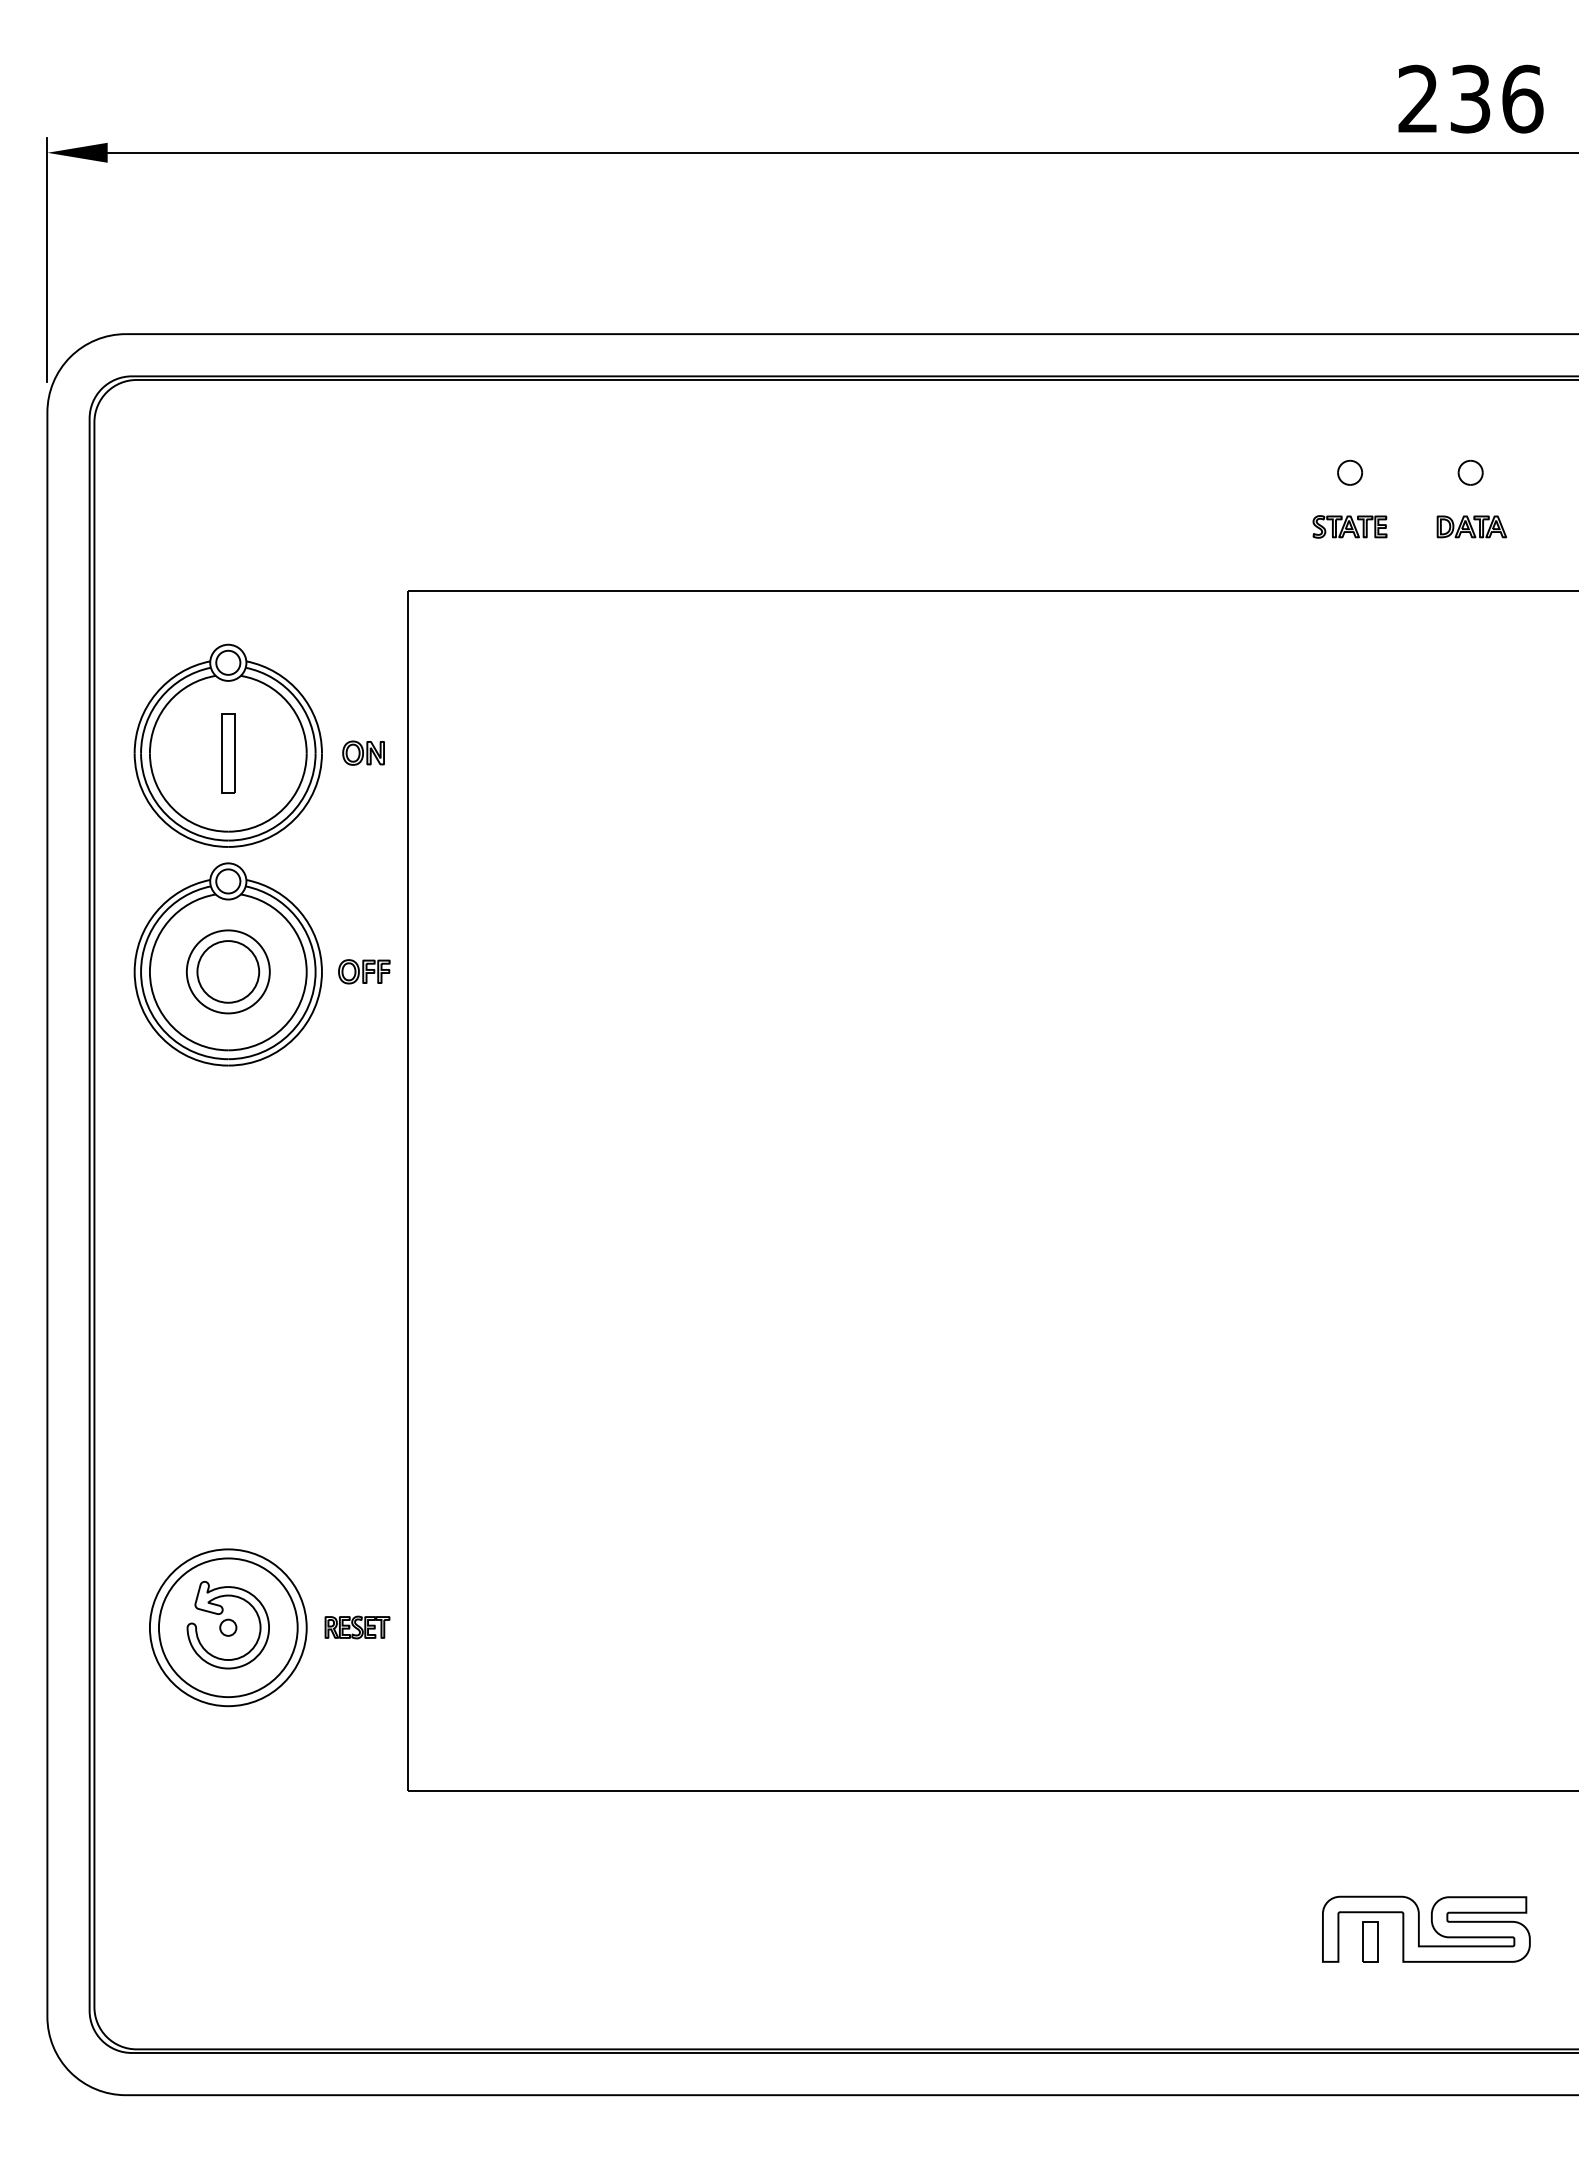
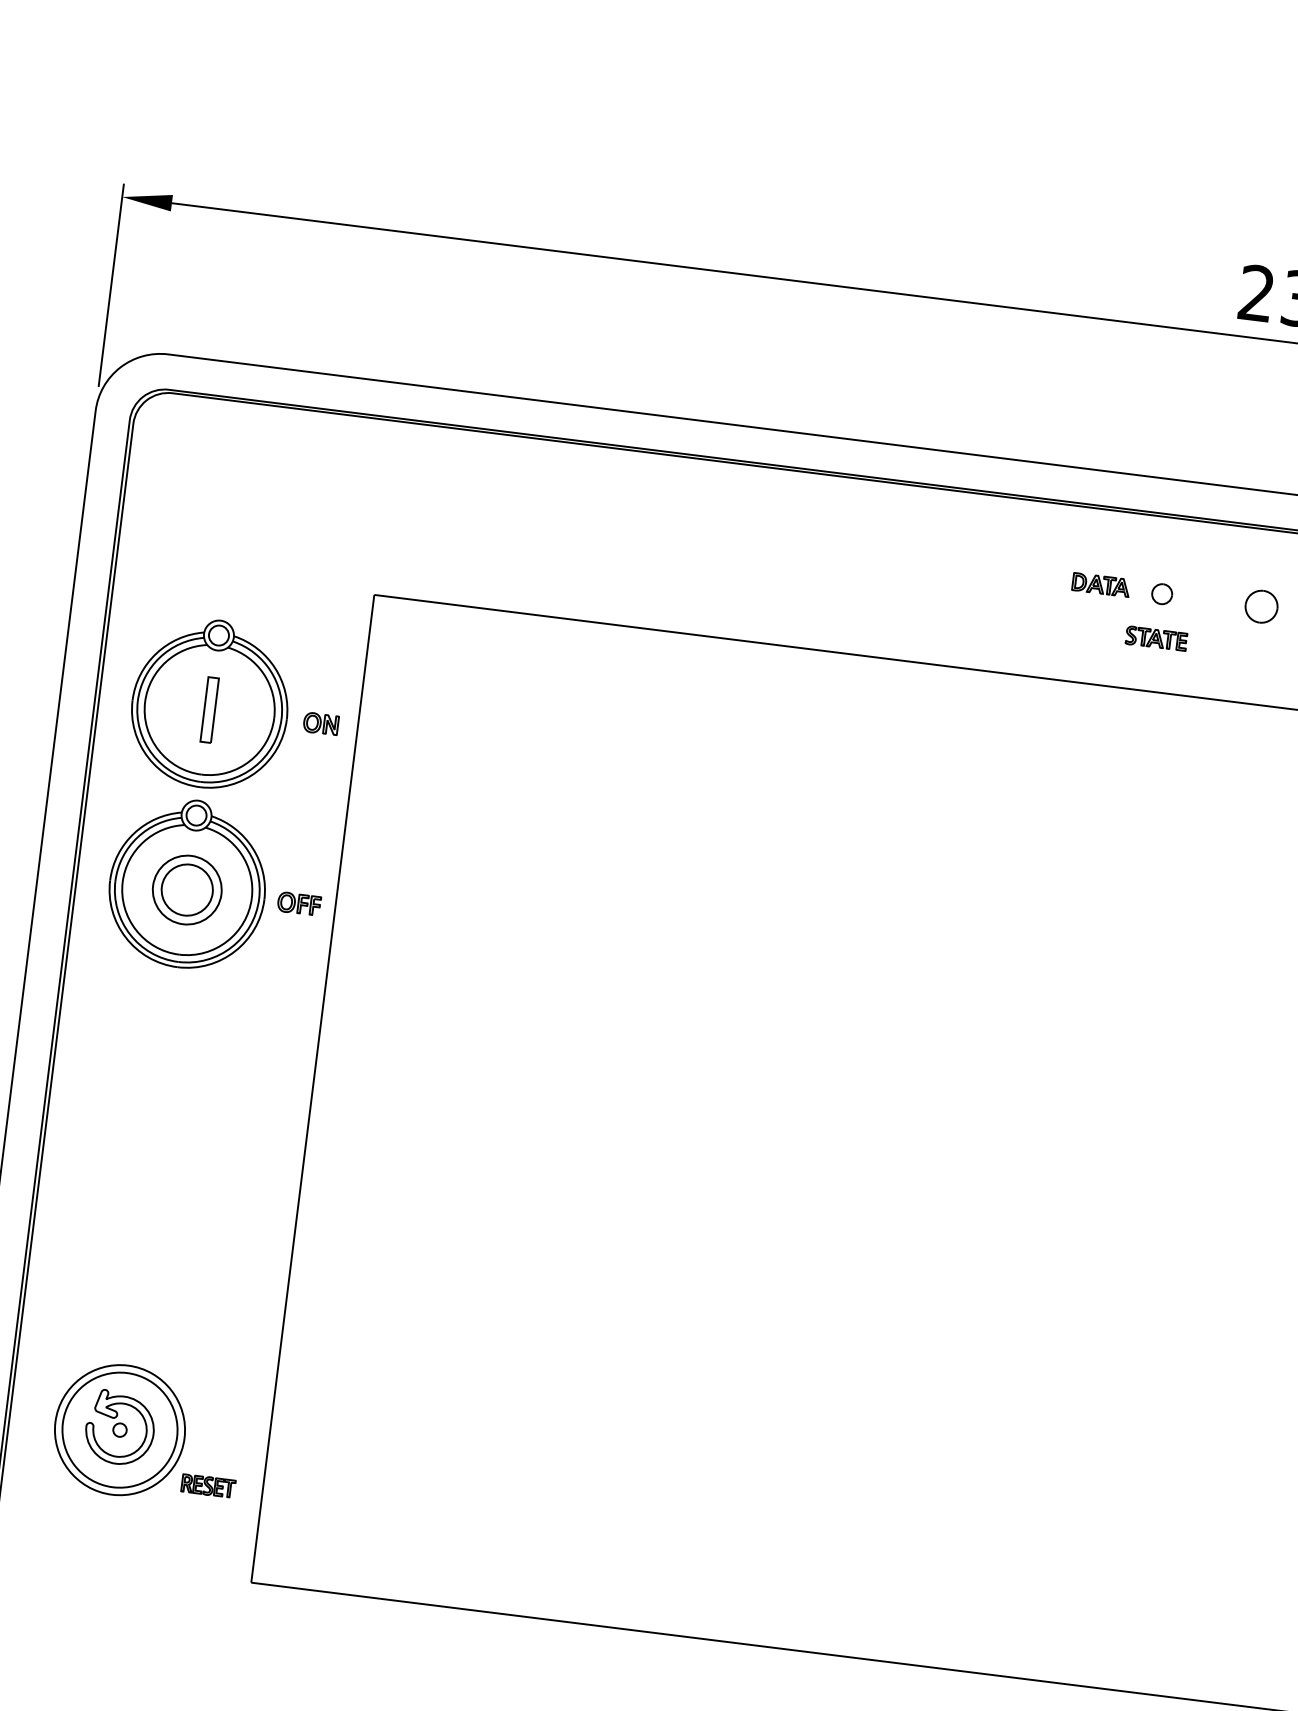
part: (1470, 472) -> (1261, 606), size x1.6
part: (1471, 526) -> (1100, 584), moved
part: (357, 1627) -> (208, 1486), moved

